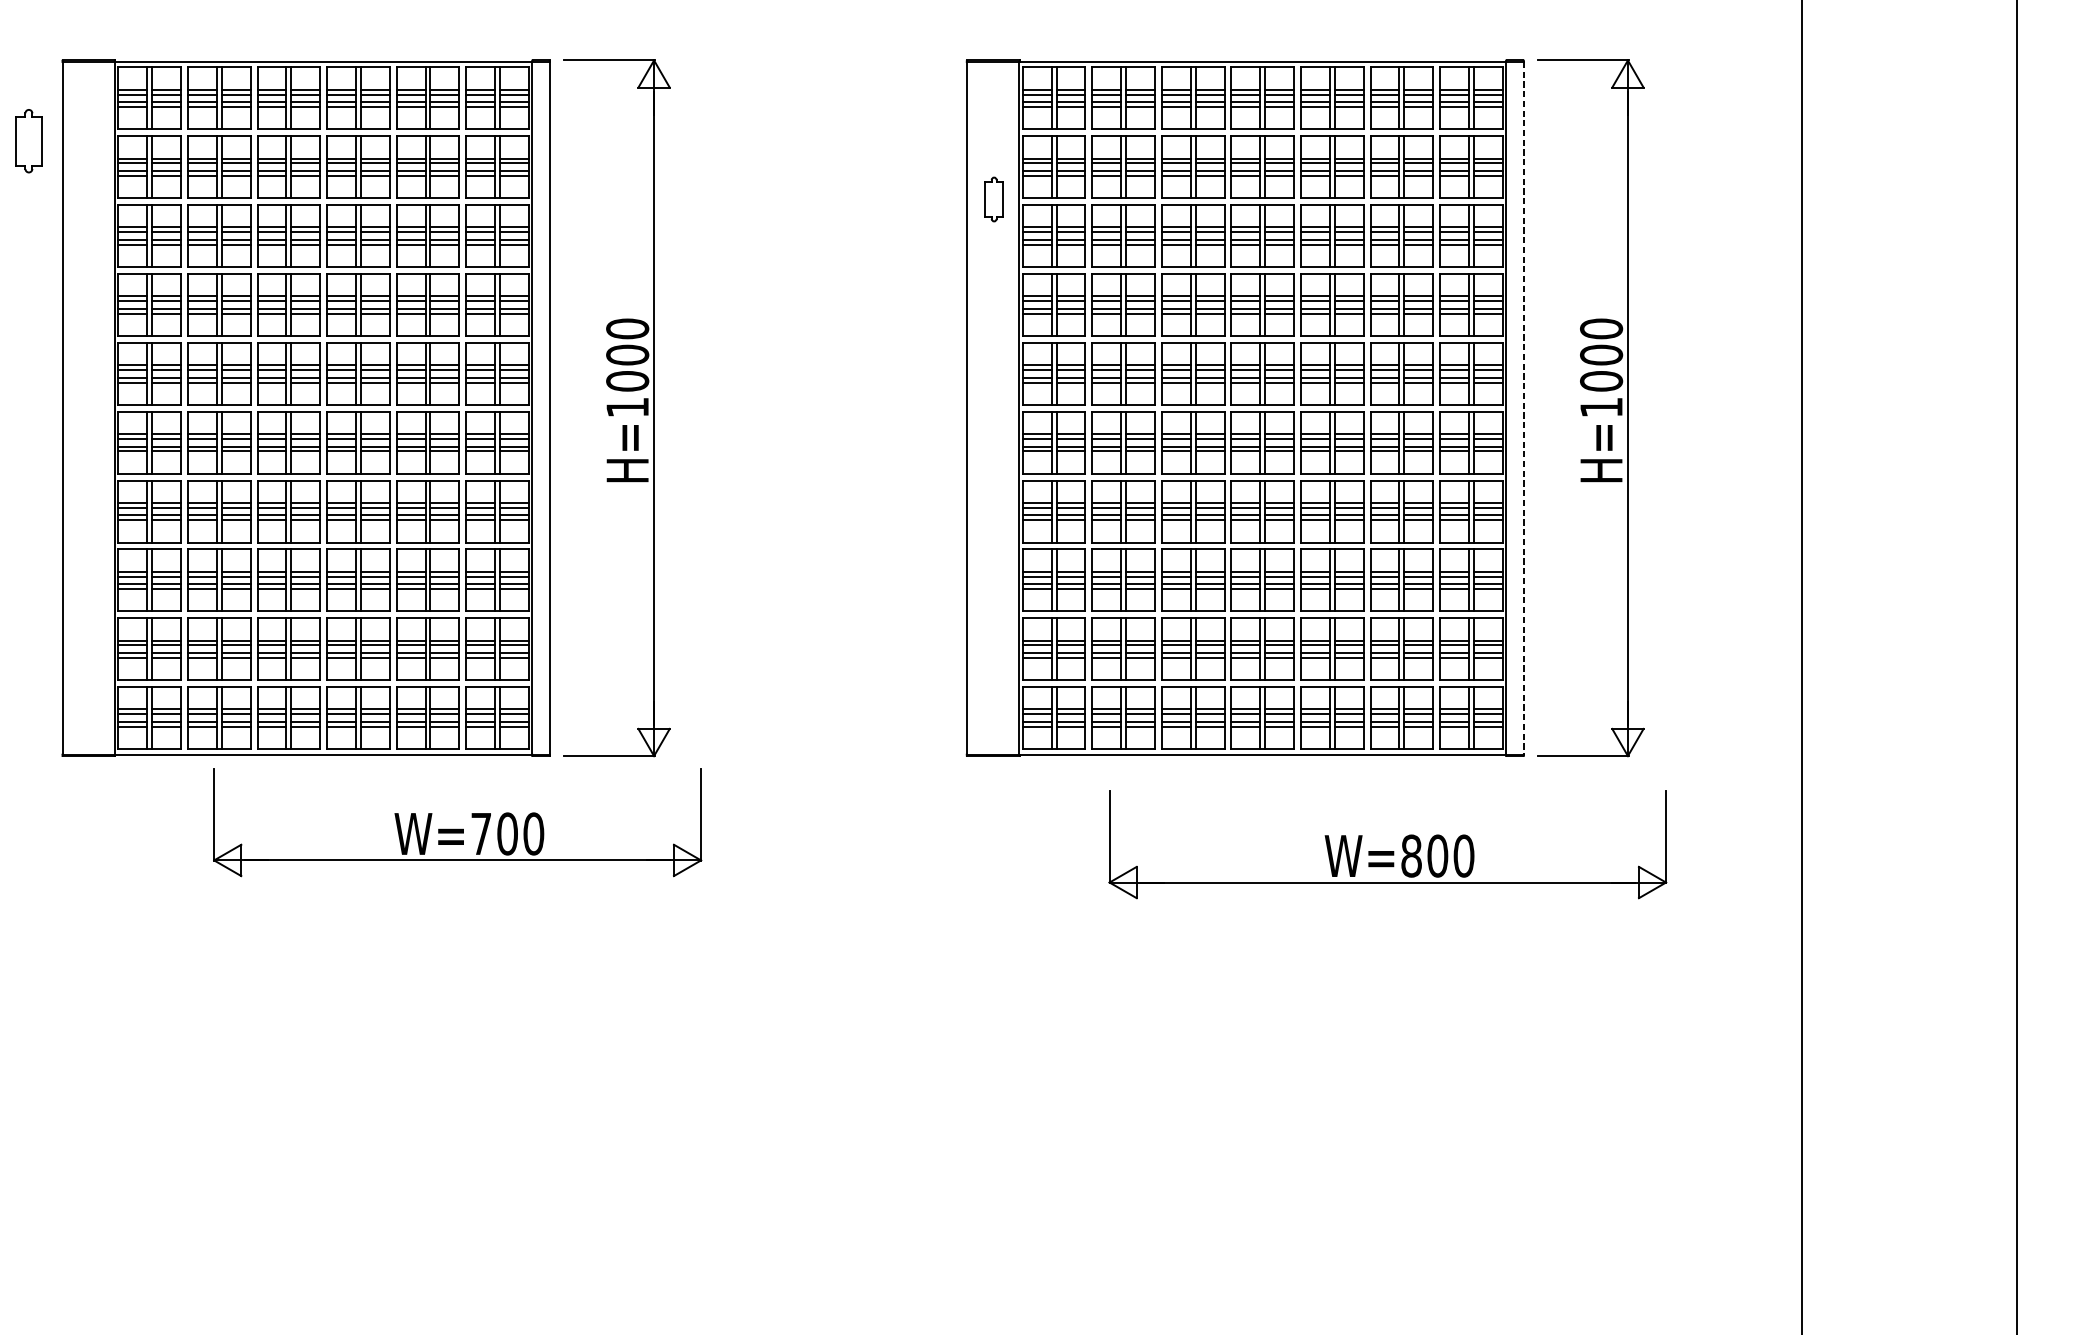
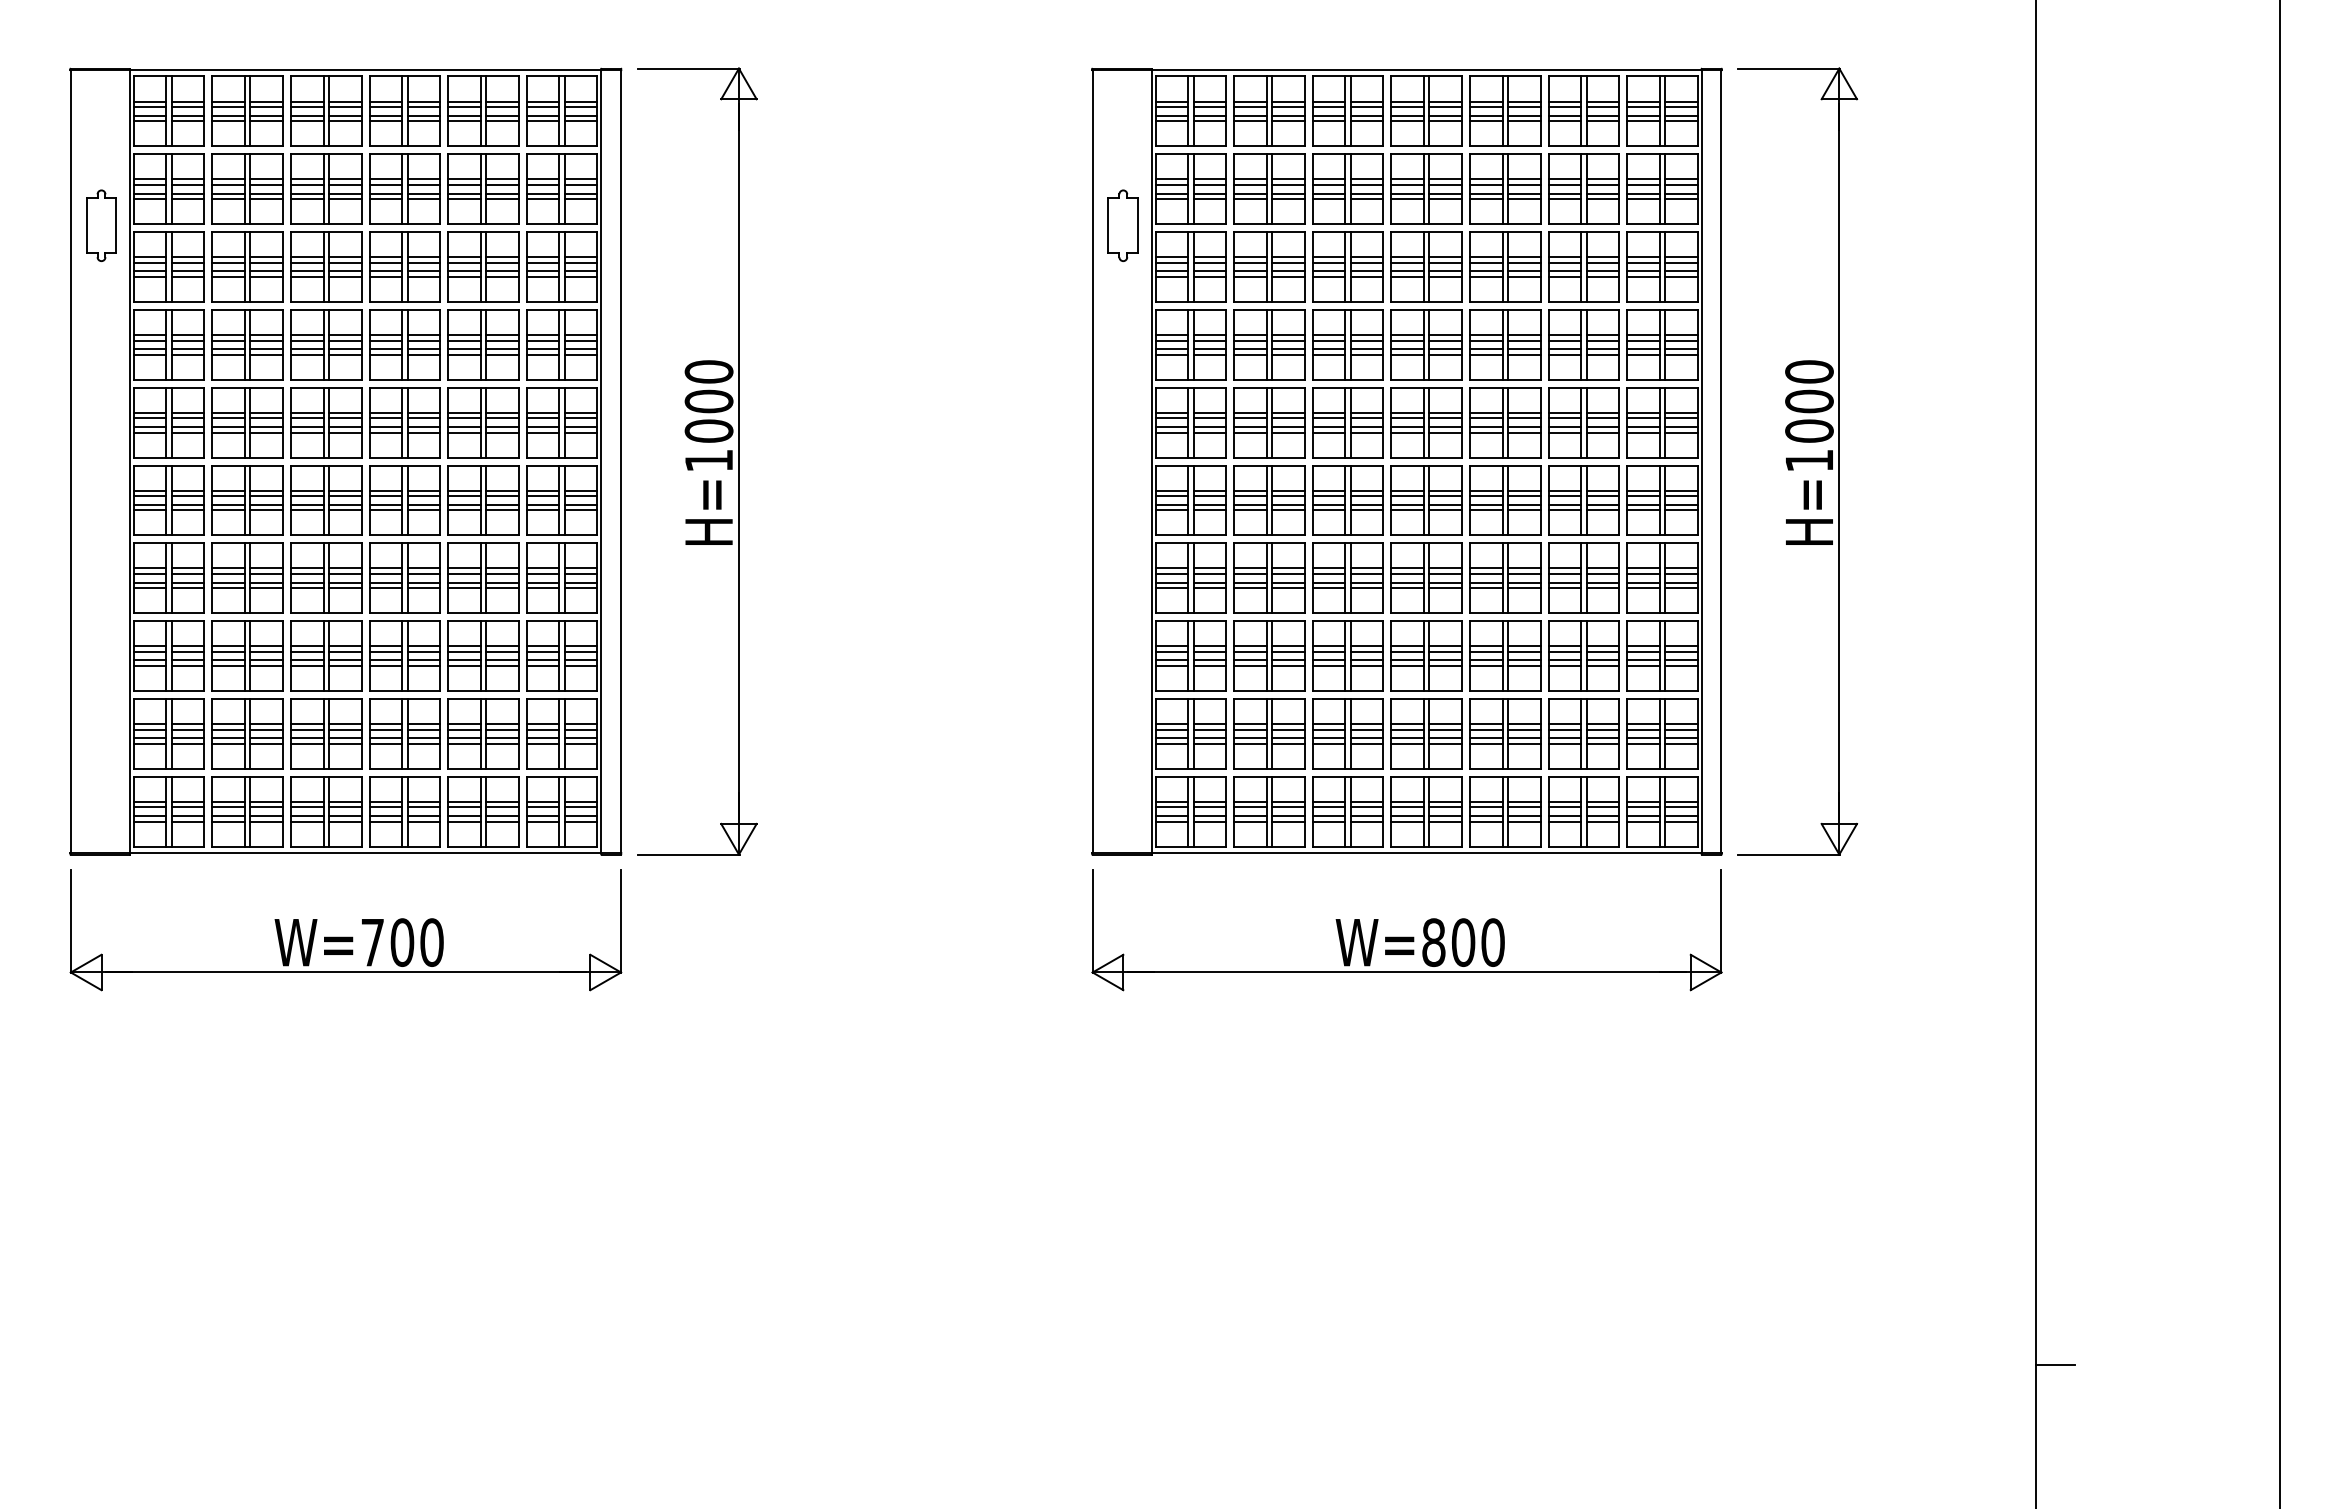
part: (28, 140) -> (101, 225), moved
part: (993, 199) -> (1122, 225), size x1.43
line: (1523, 409) -> (1721, 462), dashed -> solid
part: (457, 823) -> (345, 930), moved
part: (1387, 845) -> (1406, 930), moved
line: (1819, 1208) -> (2055, 1365), added

